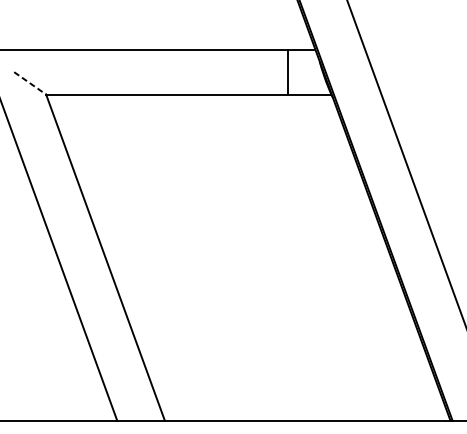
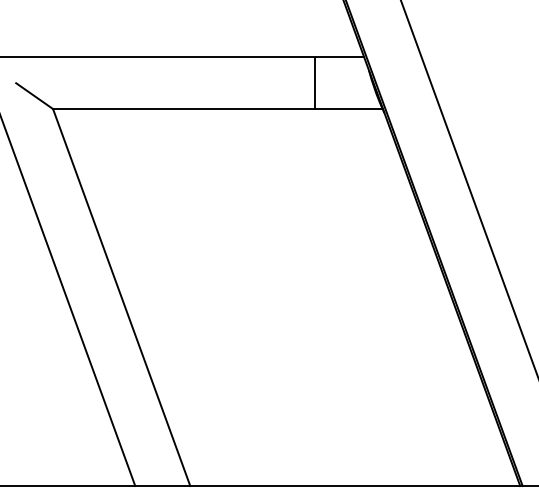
line: (288, 71) -> (315, 82), moved
line: (30, 83) -> (34, 96), dashed -> solid

